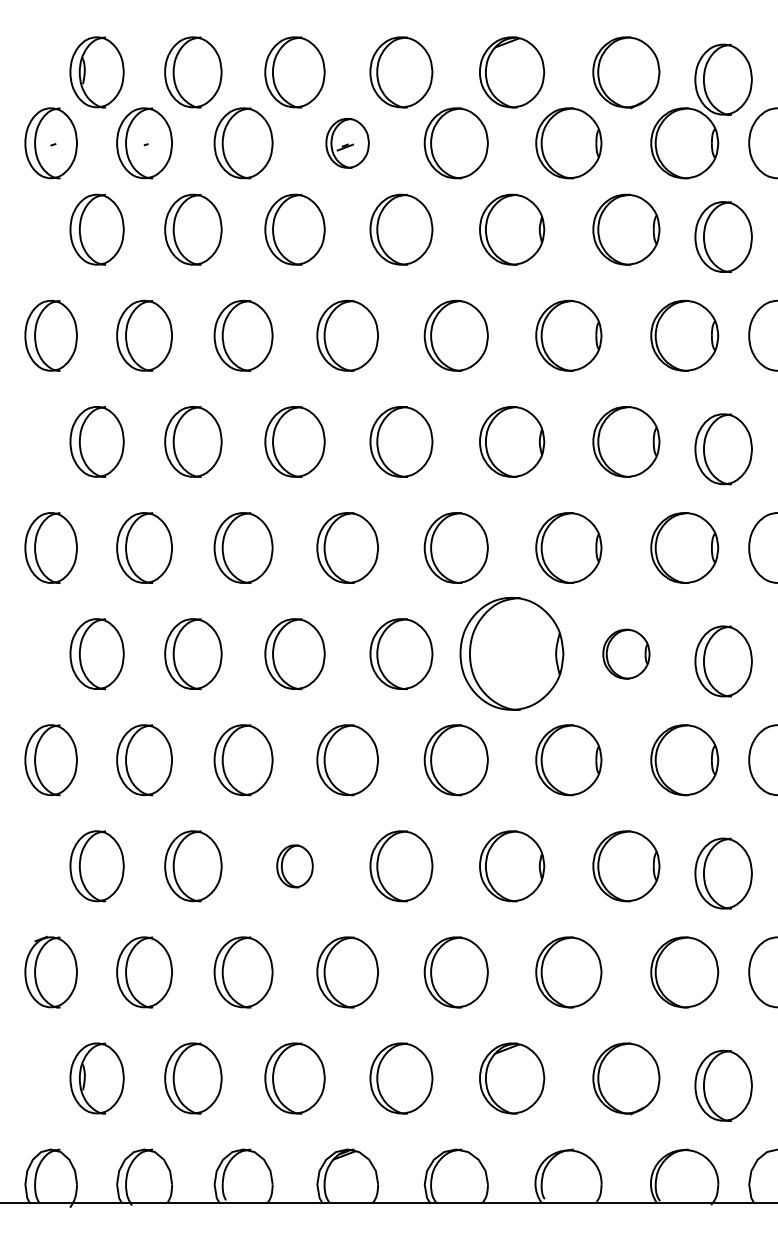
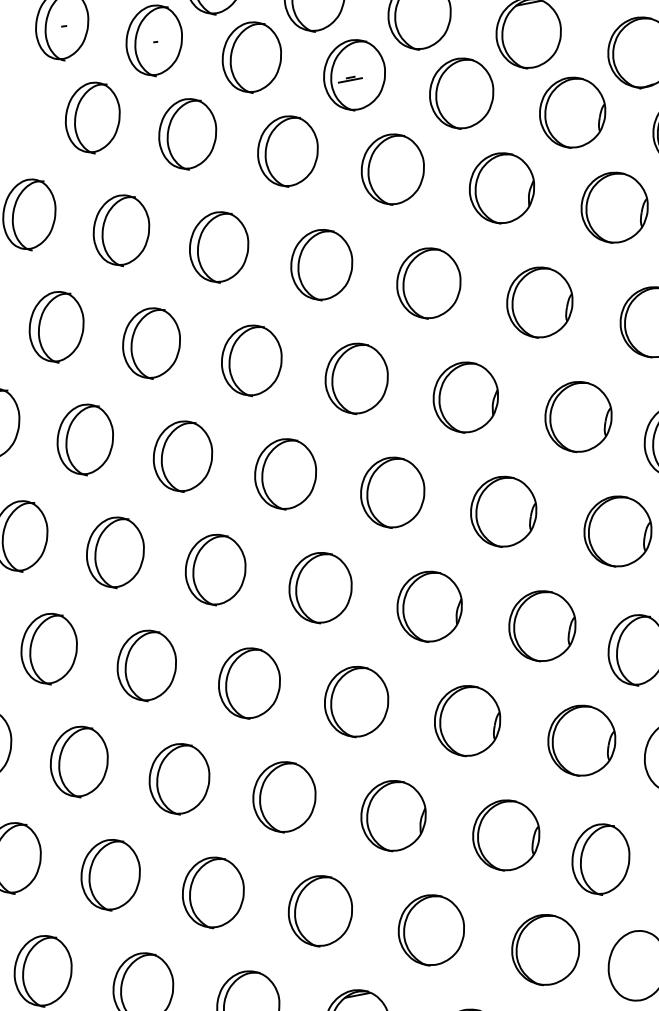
part: (347, 143) -> (354, 75), size x1.43
part: (512, 654) -> (430, 607), size x0.62
part: (626, 654) -> (542, 626), size x1.43
part: (294, 866) -> (178, 779), size x1.67

